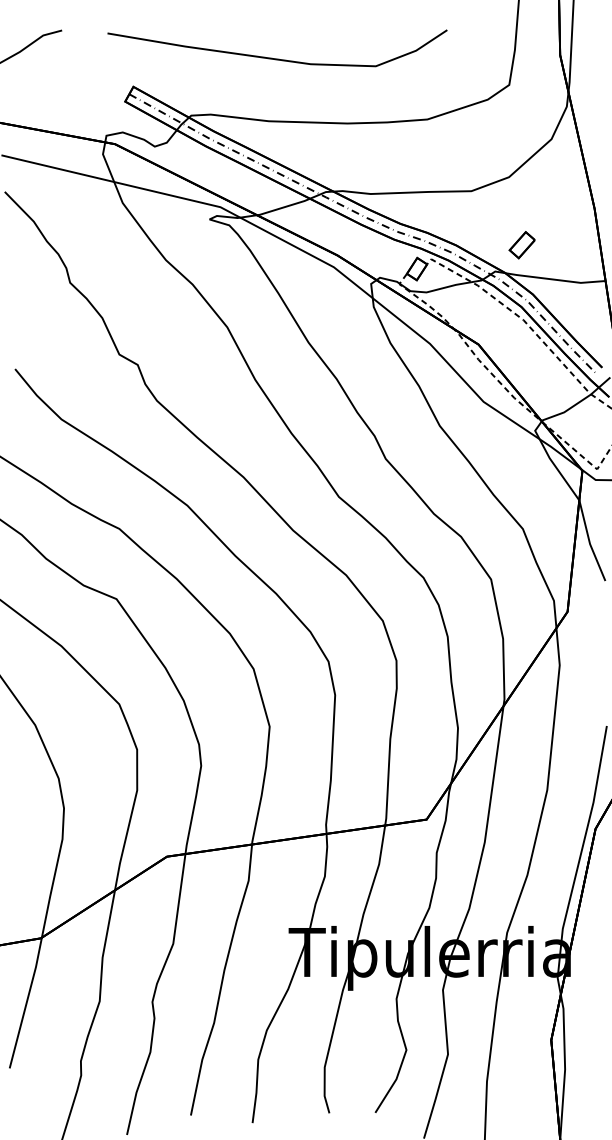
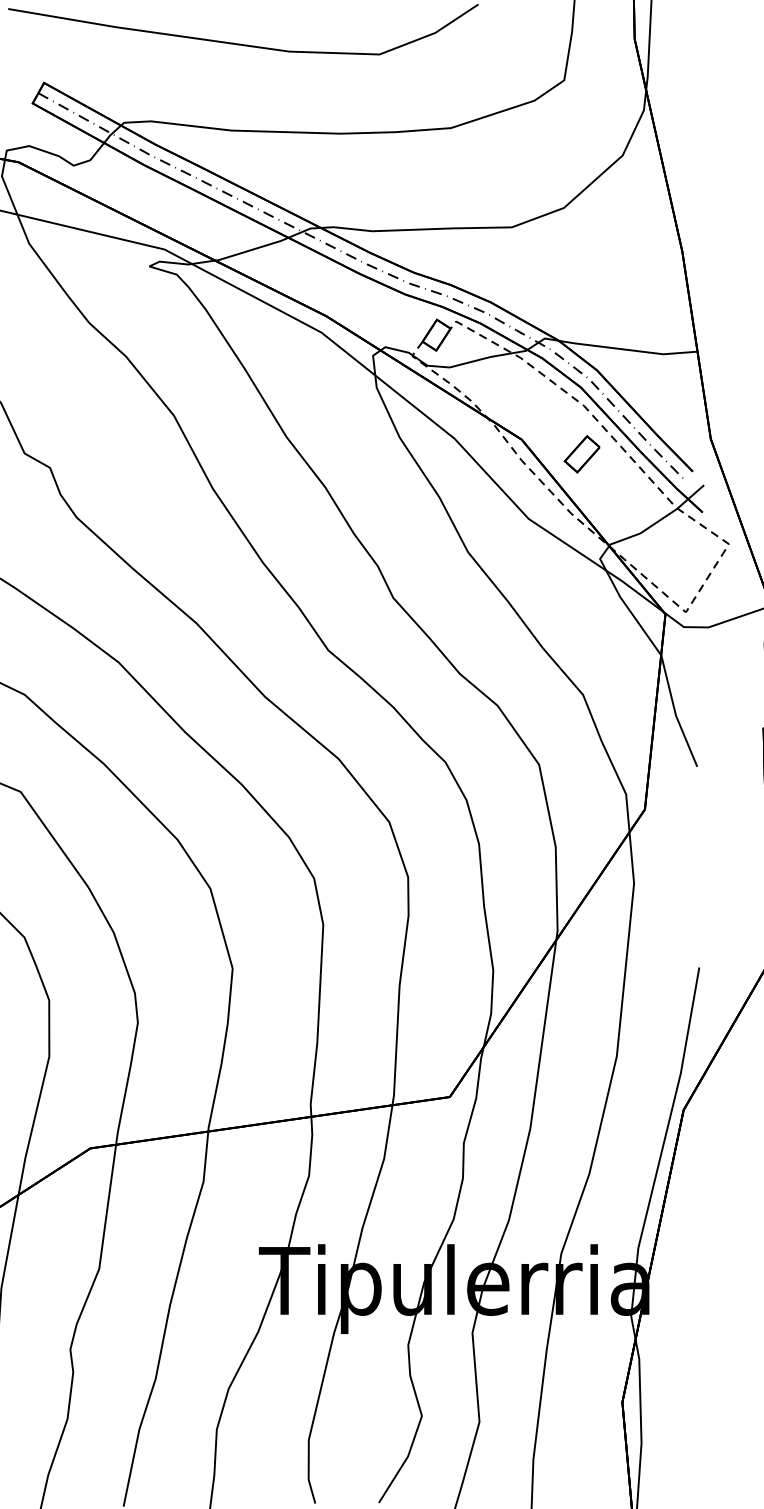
part: (521, 245) -> (581, 454), moved

